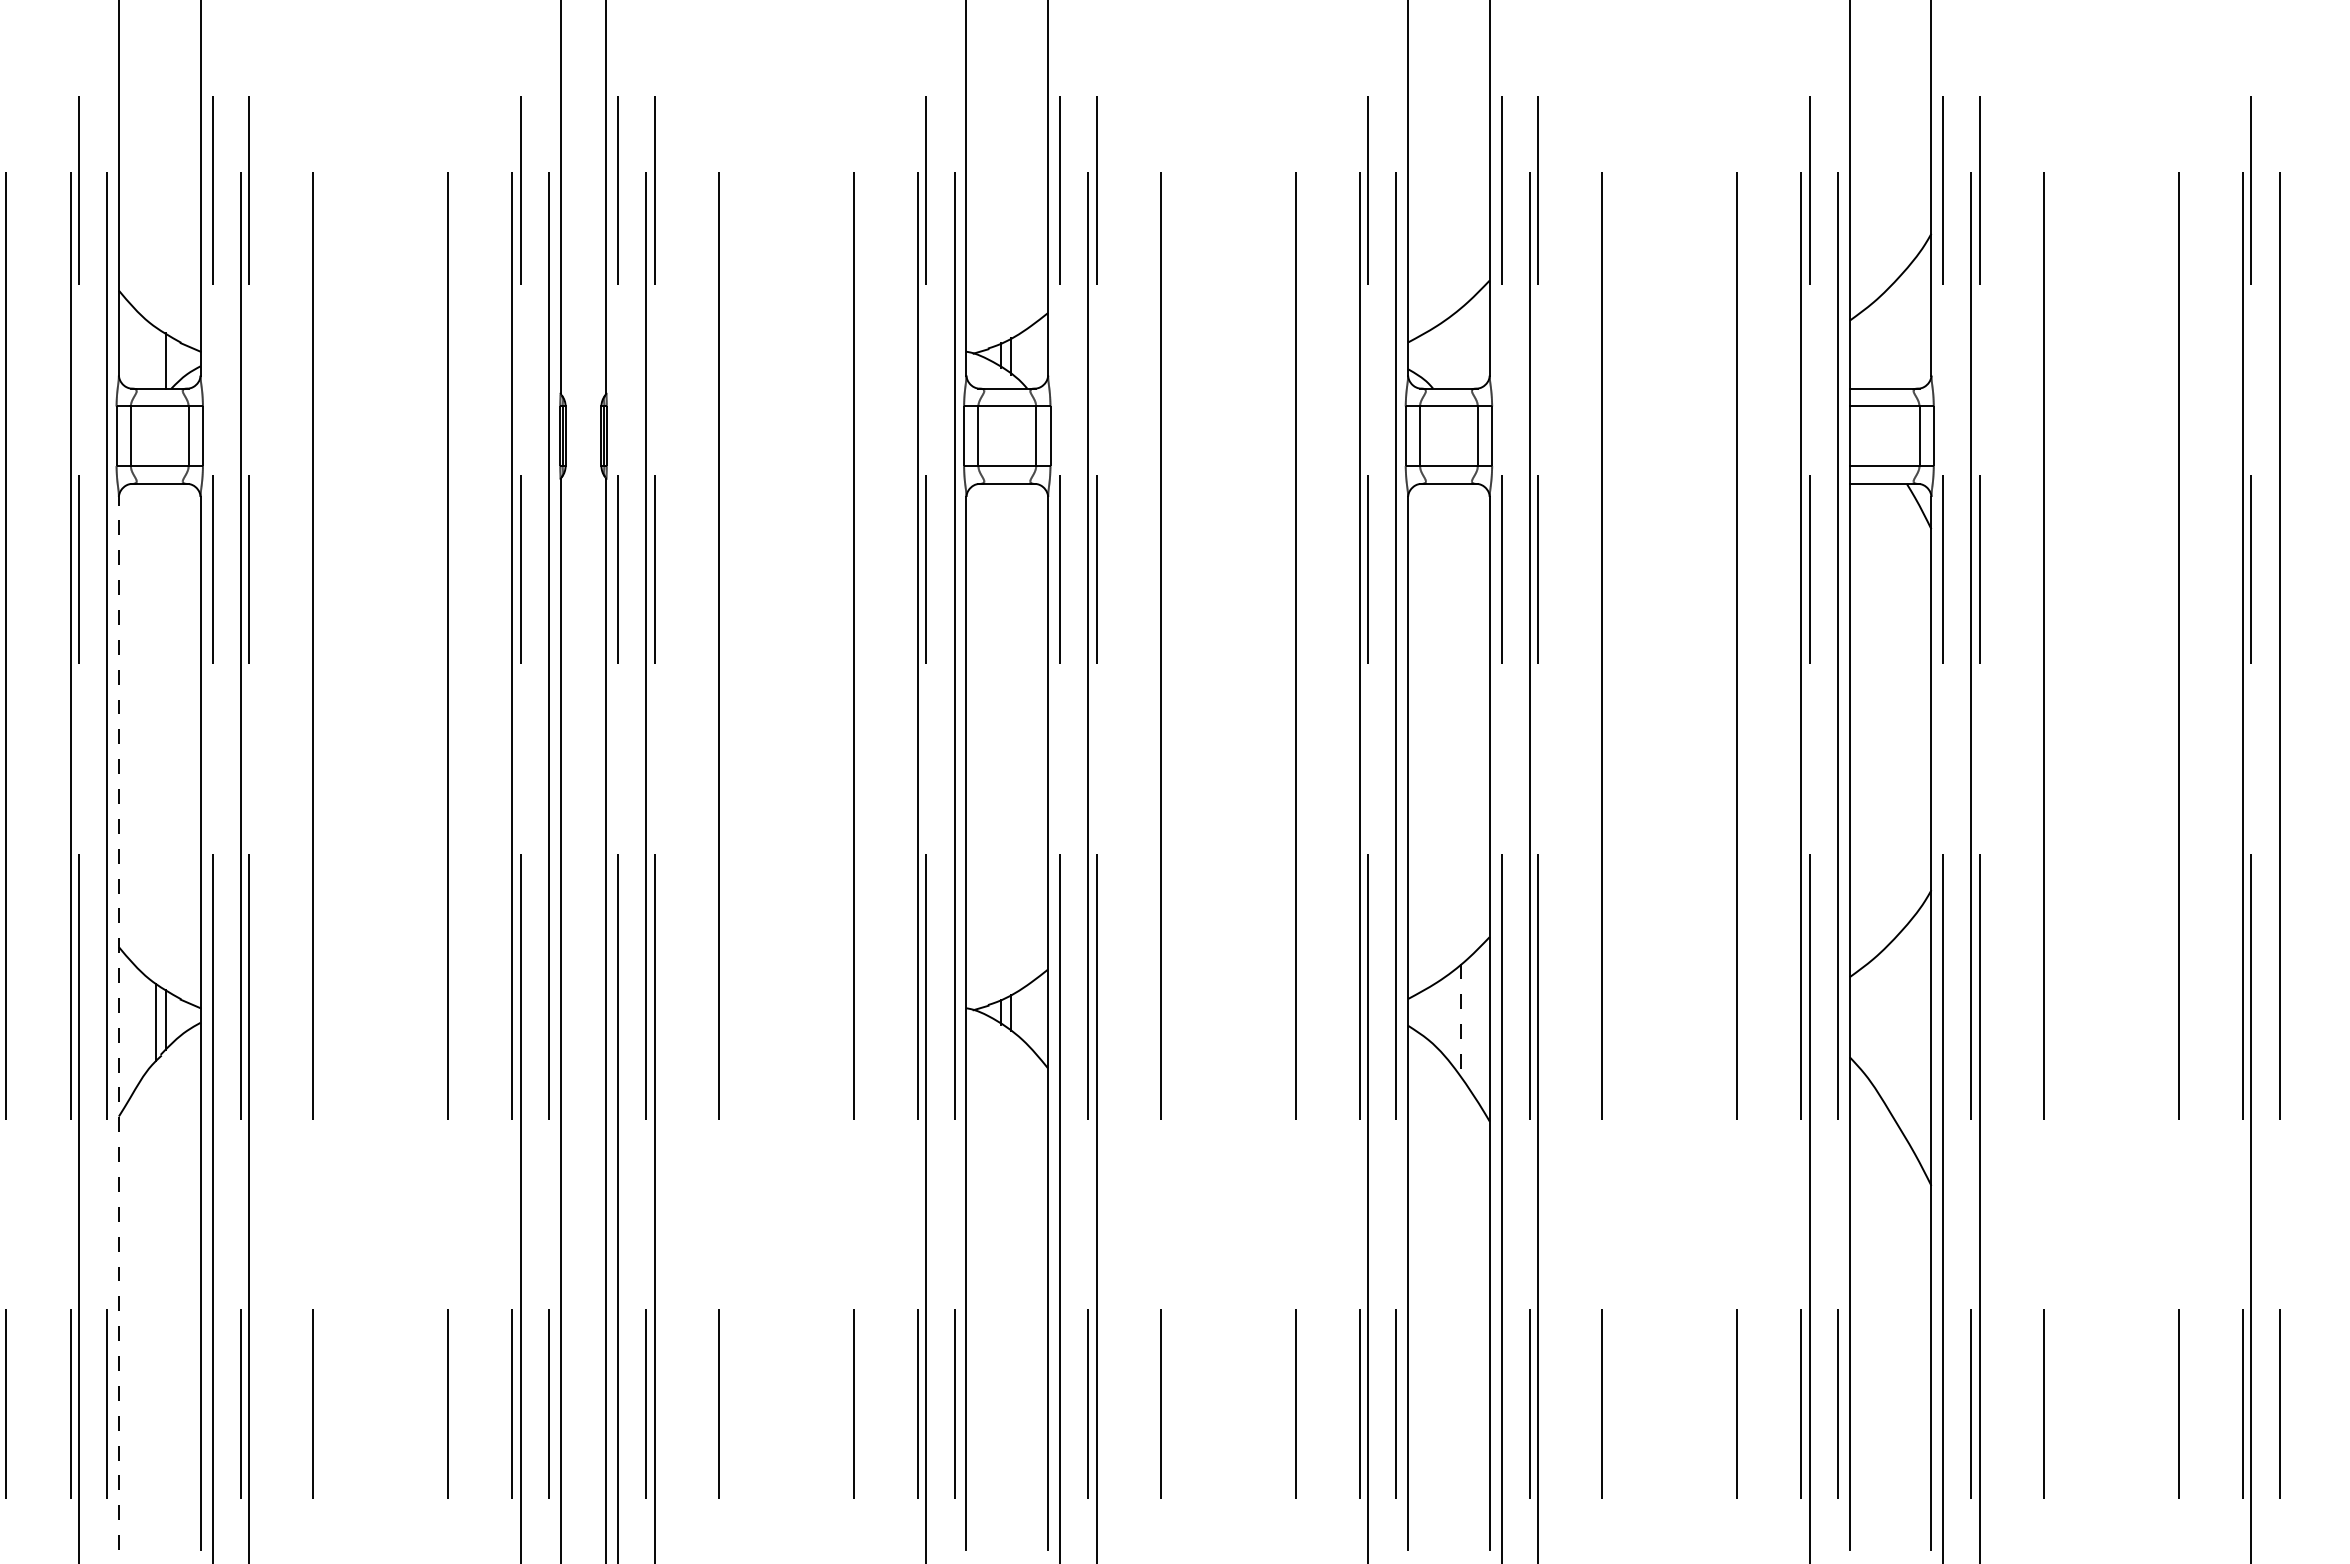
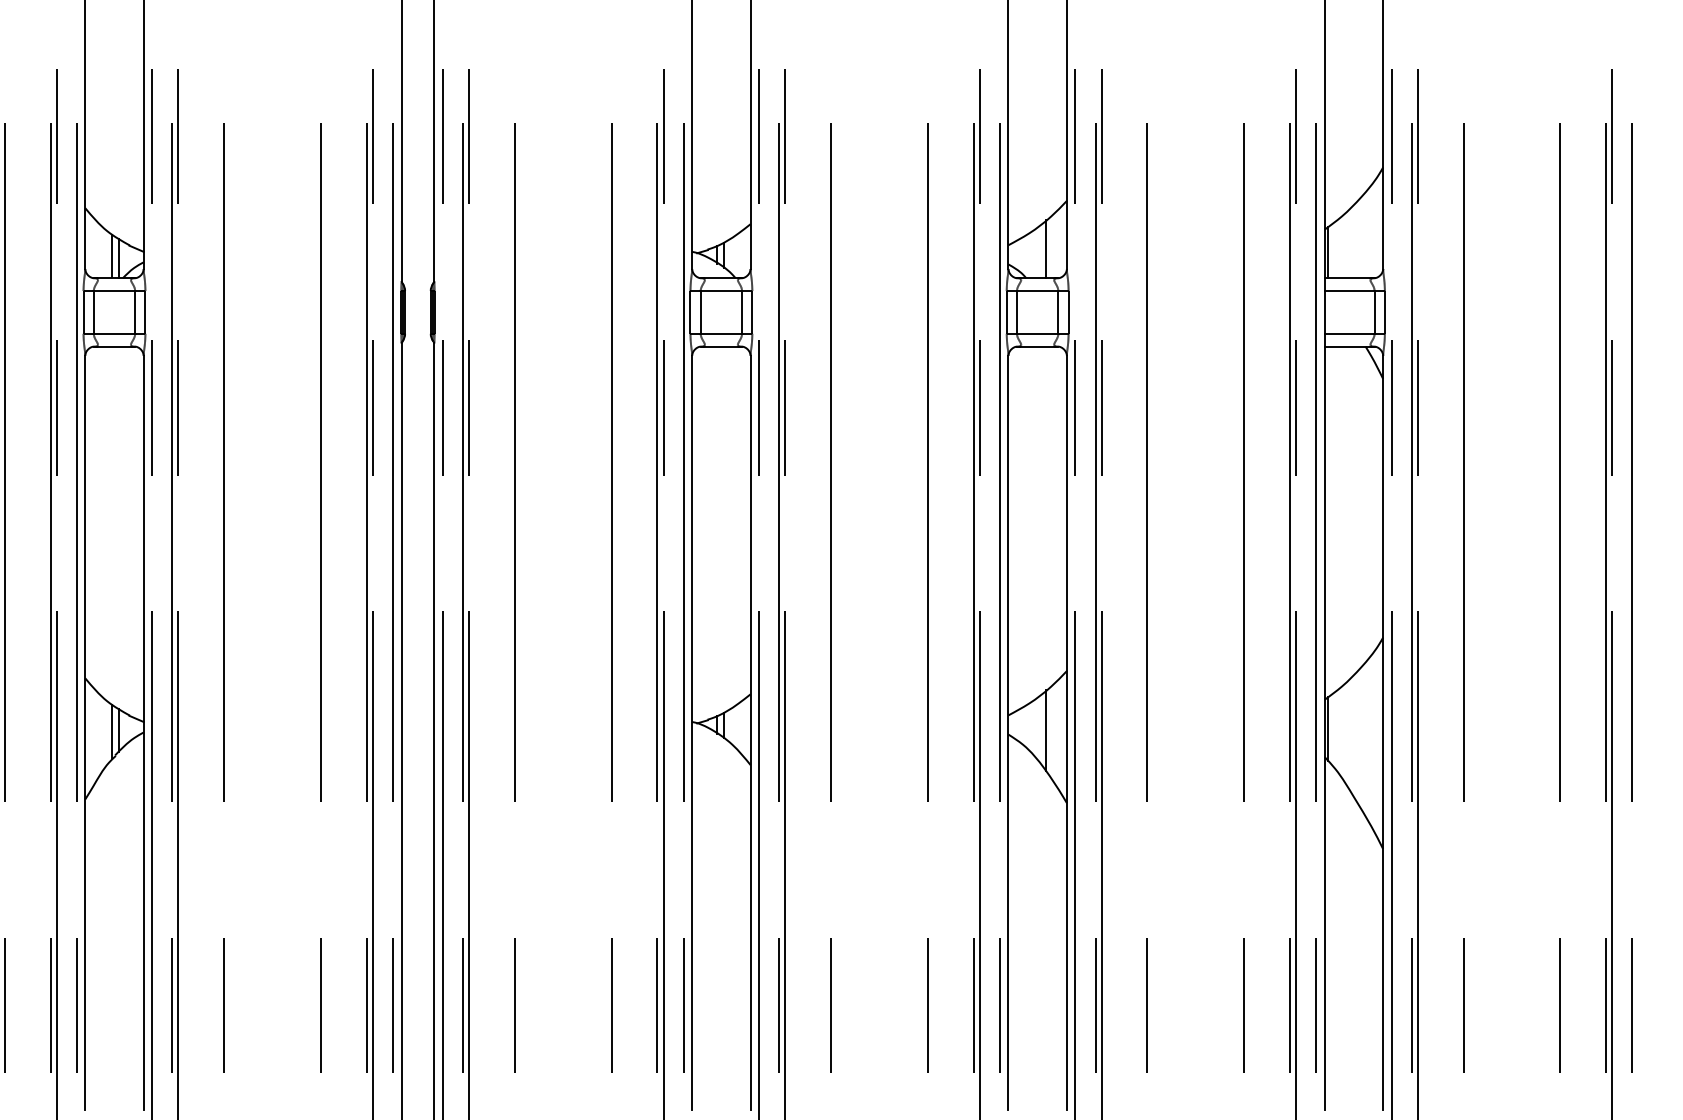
line: (1460, 347) -> (1045, 248), added
line: (1854, 352) -> (1328, 252), added
line: (155, 357) -> (111, 256), added
line: (1854, 1017) -> (1328, 728), added
line: (1460, 1021) -> (1045, 731), dashed -> solid
line: (118, 1023) -> (84, 732), dashed -> solid

